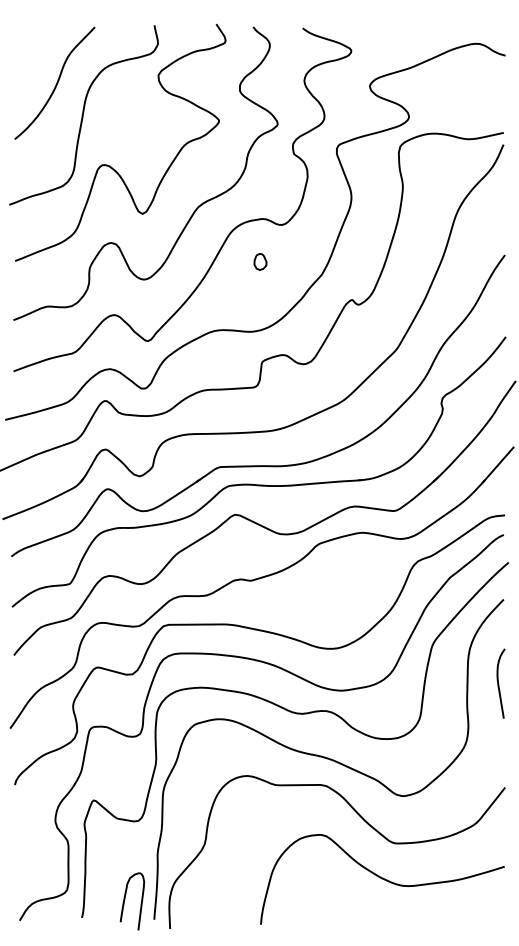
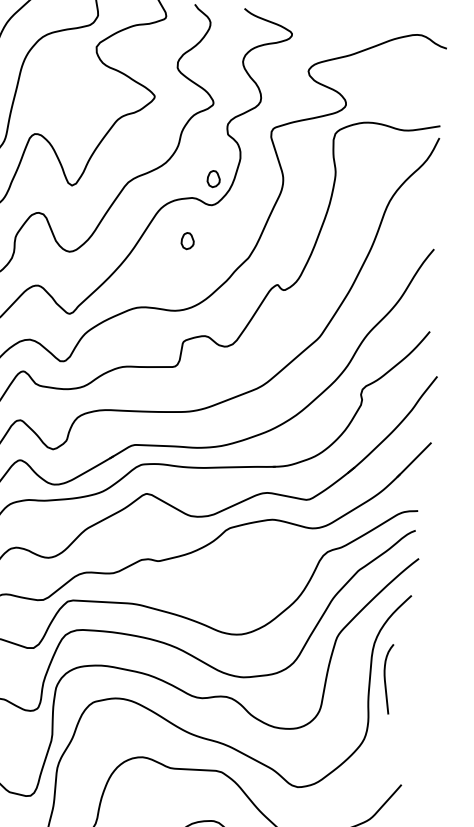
part: (282, 198) -> (213, 178), added
curve: (499, 683) -> (386, 678), moved

